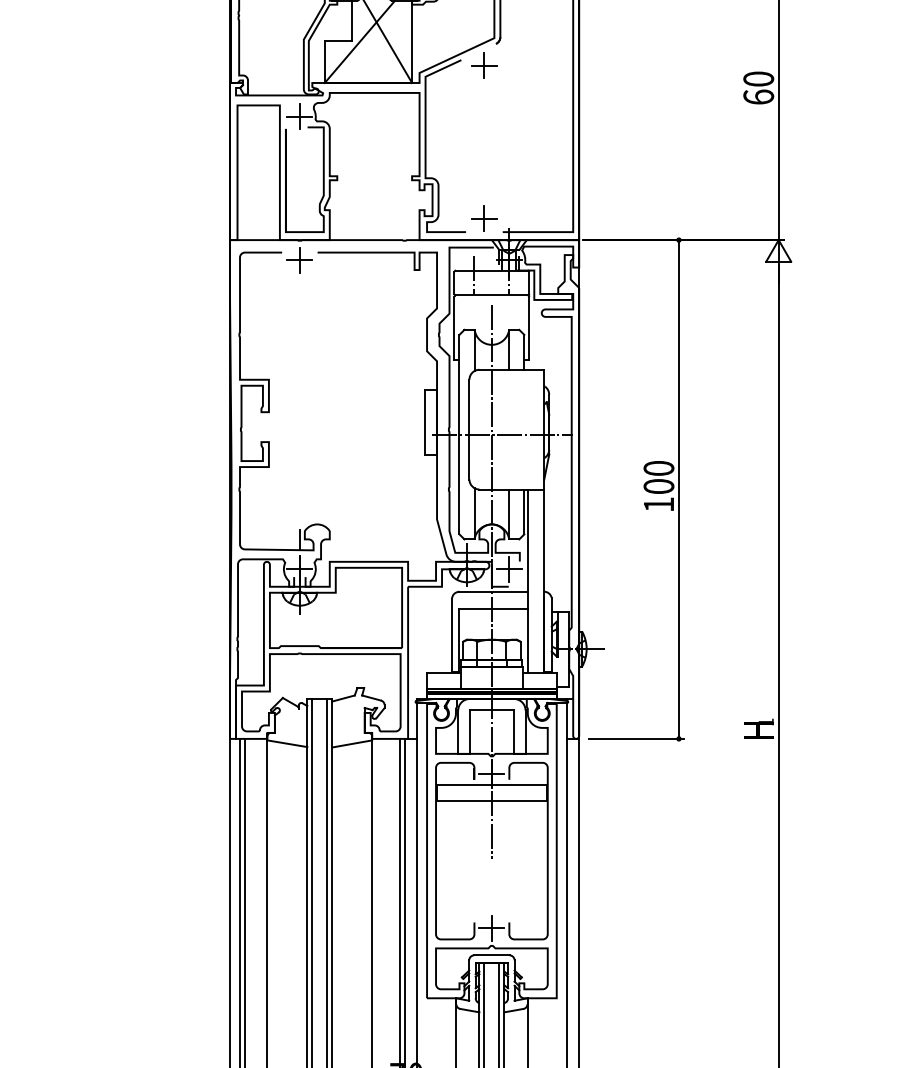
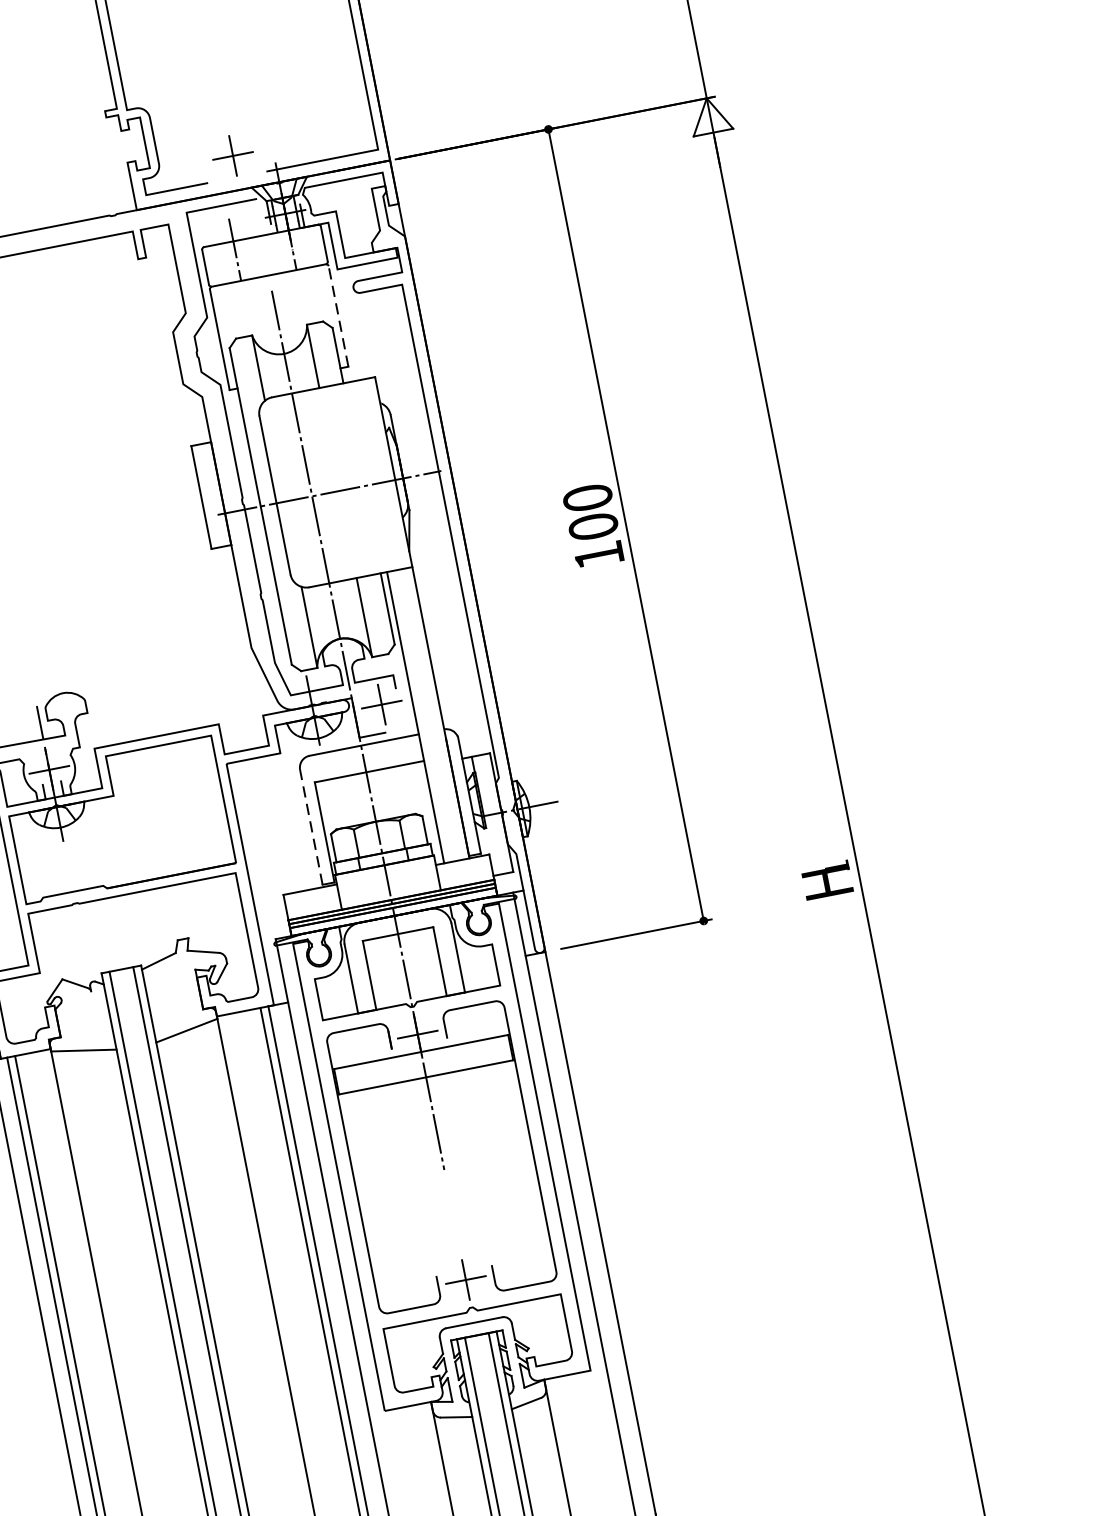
line: (529, 328) -> (338, 316), solid -> dashed
line: (451, 634) -> (310, 826), solid -> dashed

